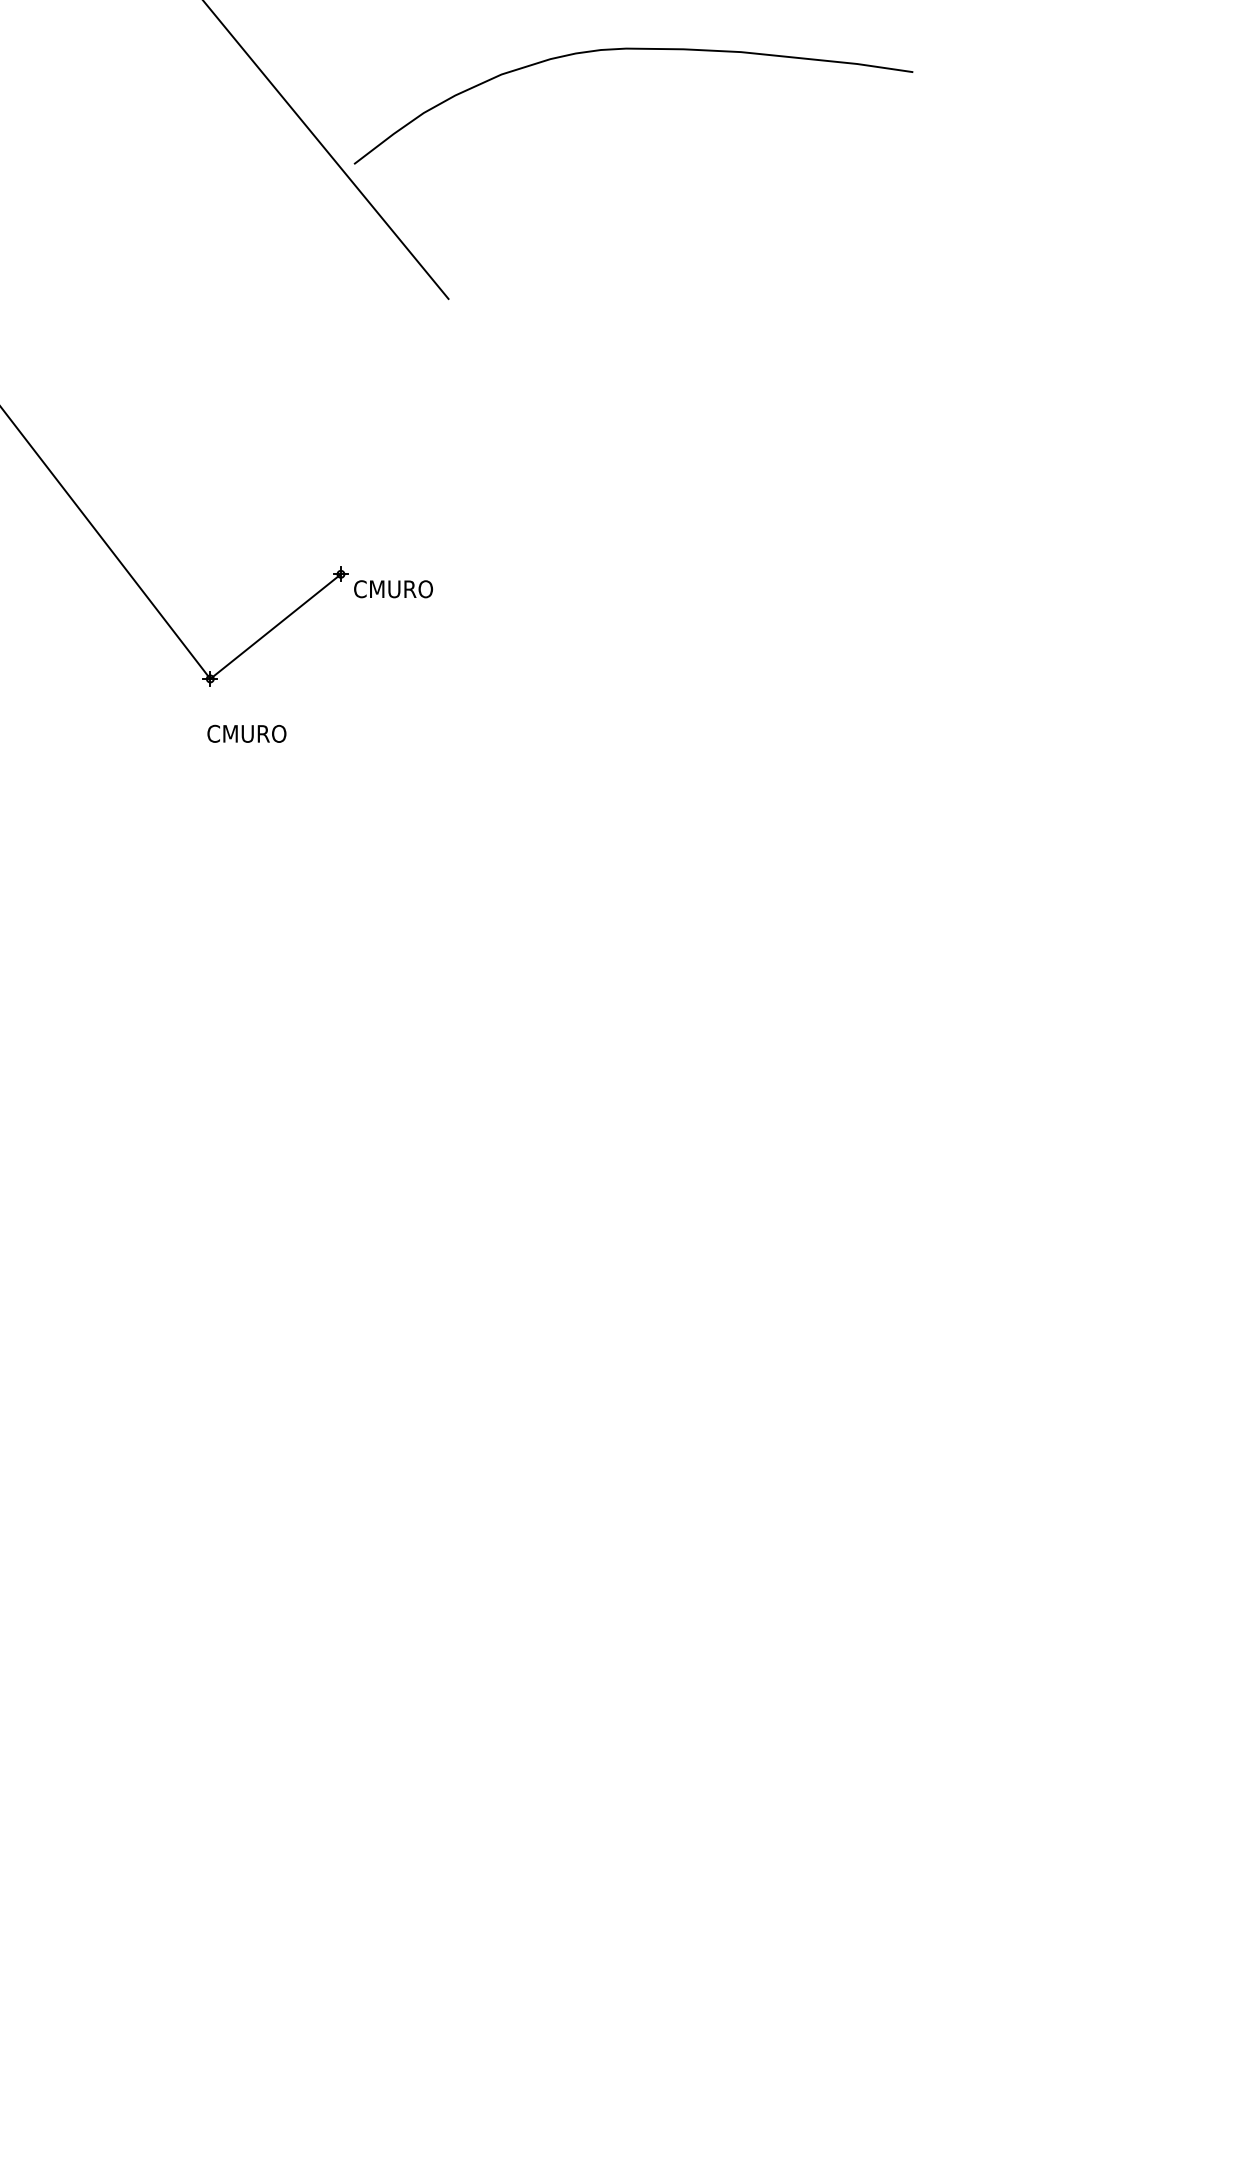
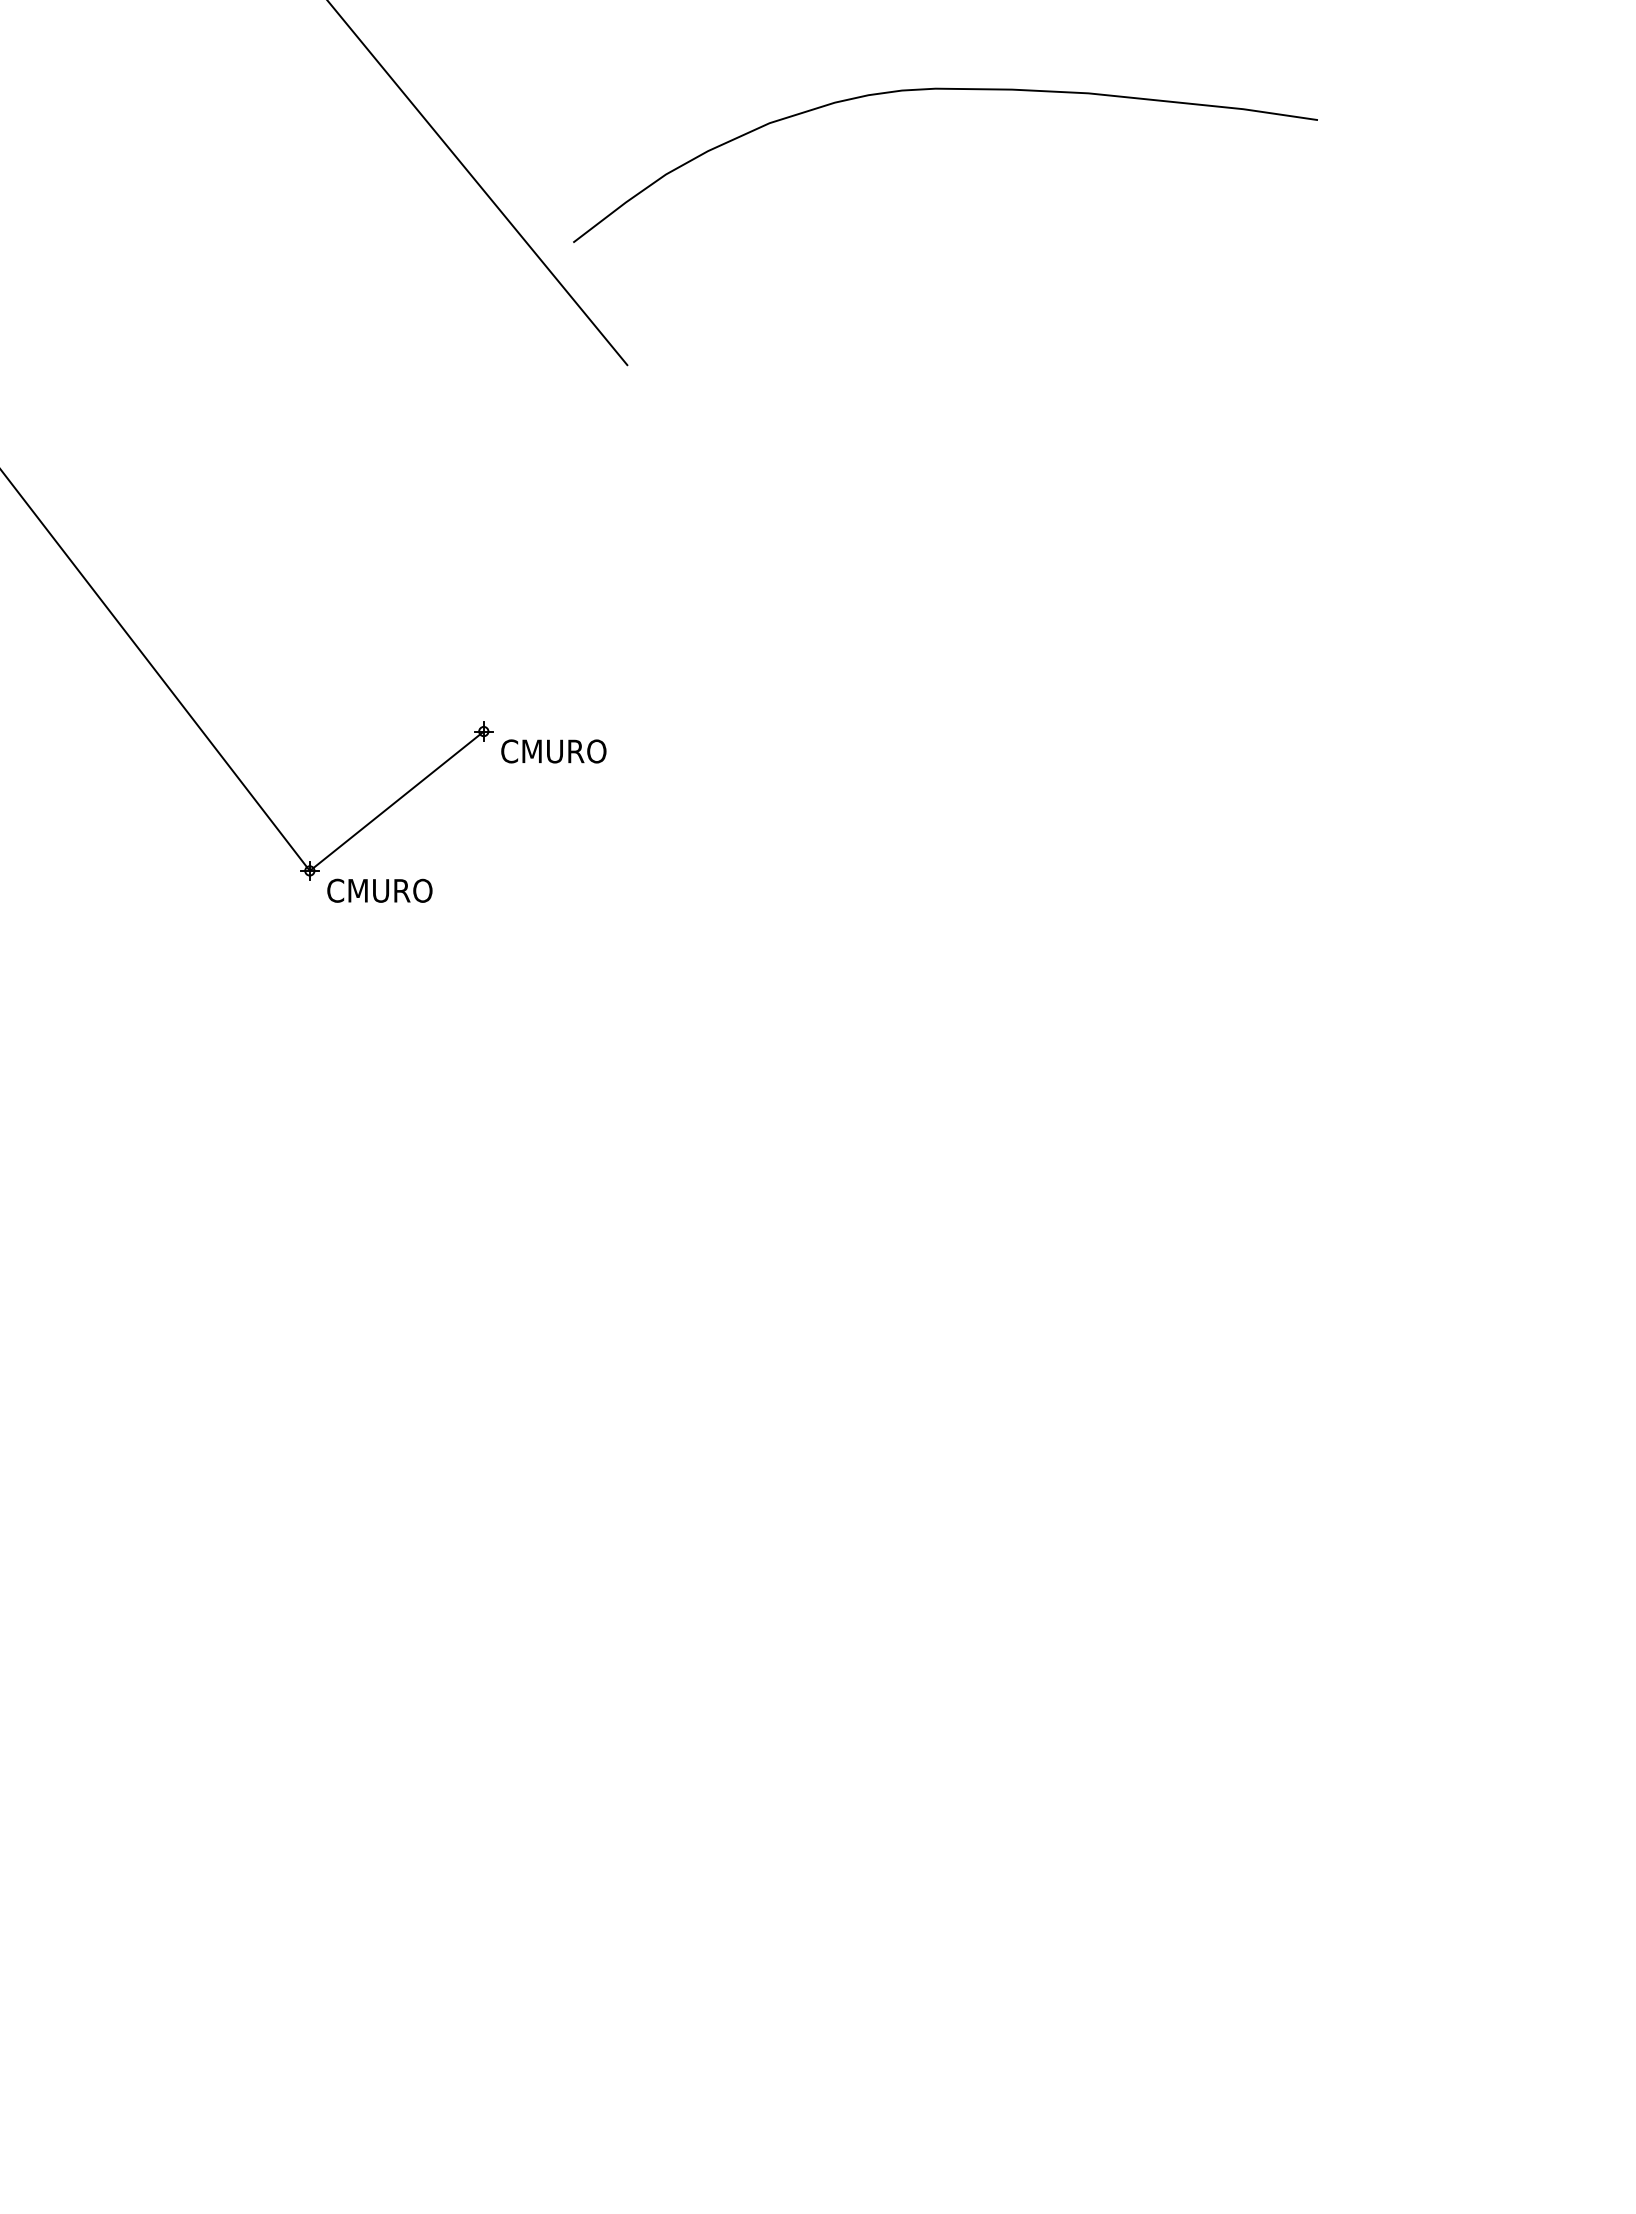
curve: (633, 49) -> (945, 89), moved
text: (246, 733) -> (379, 890), moved

